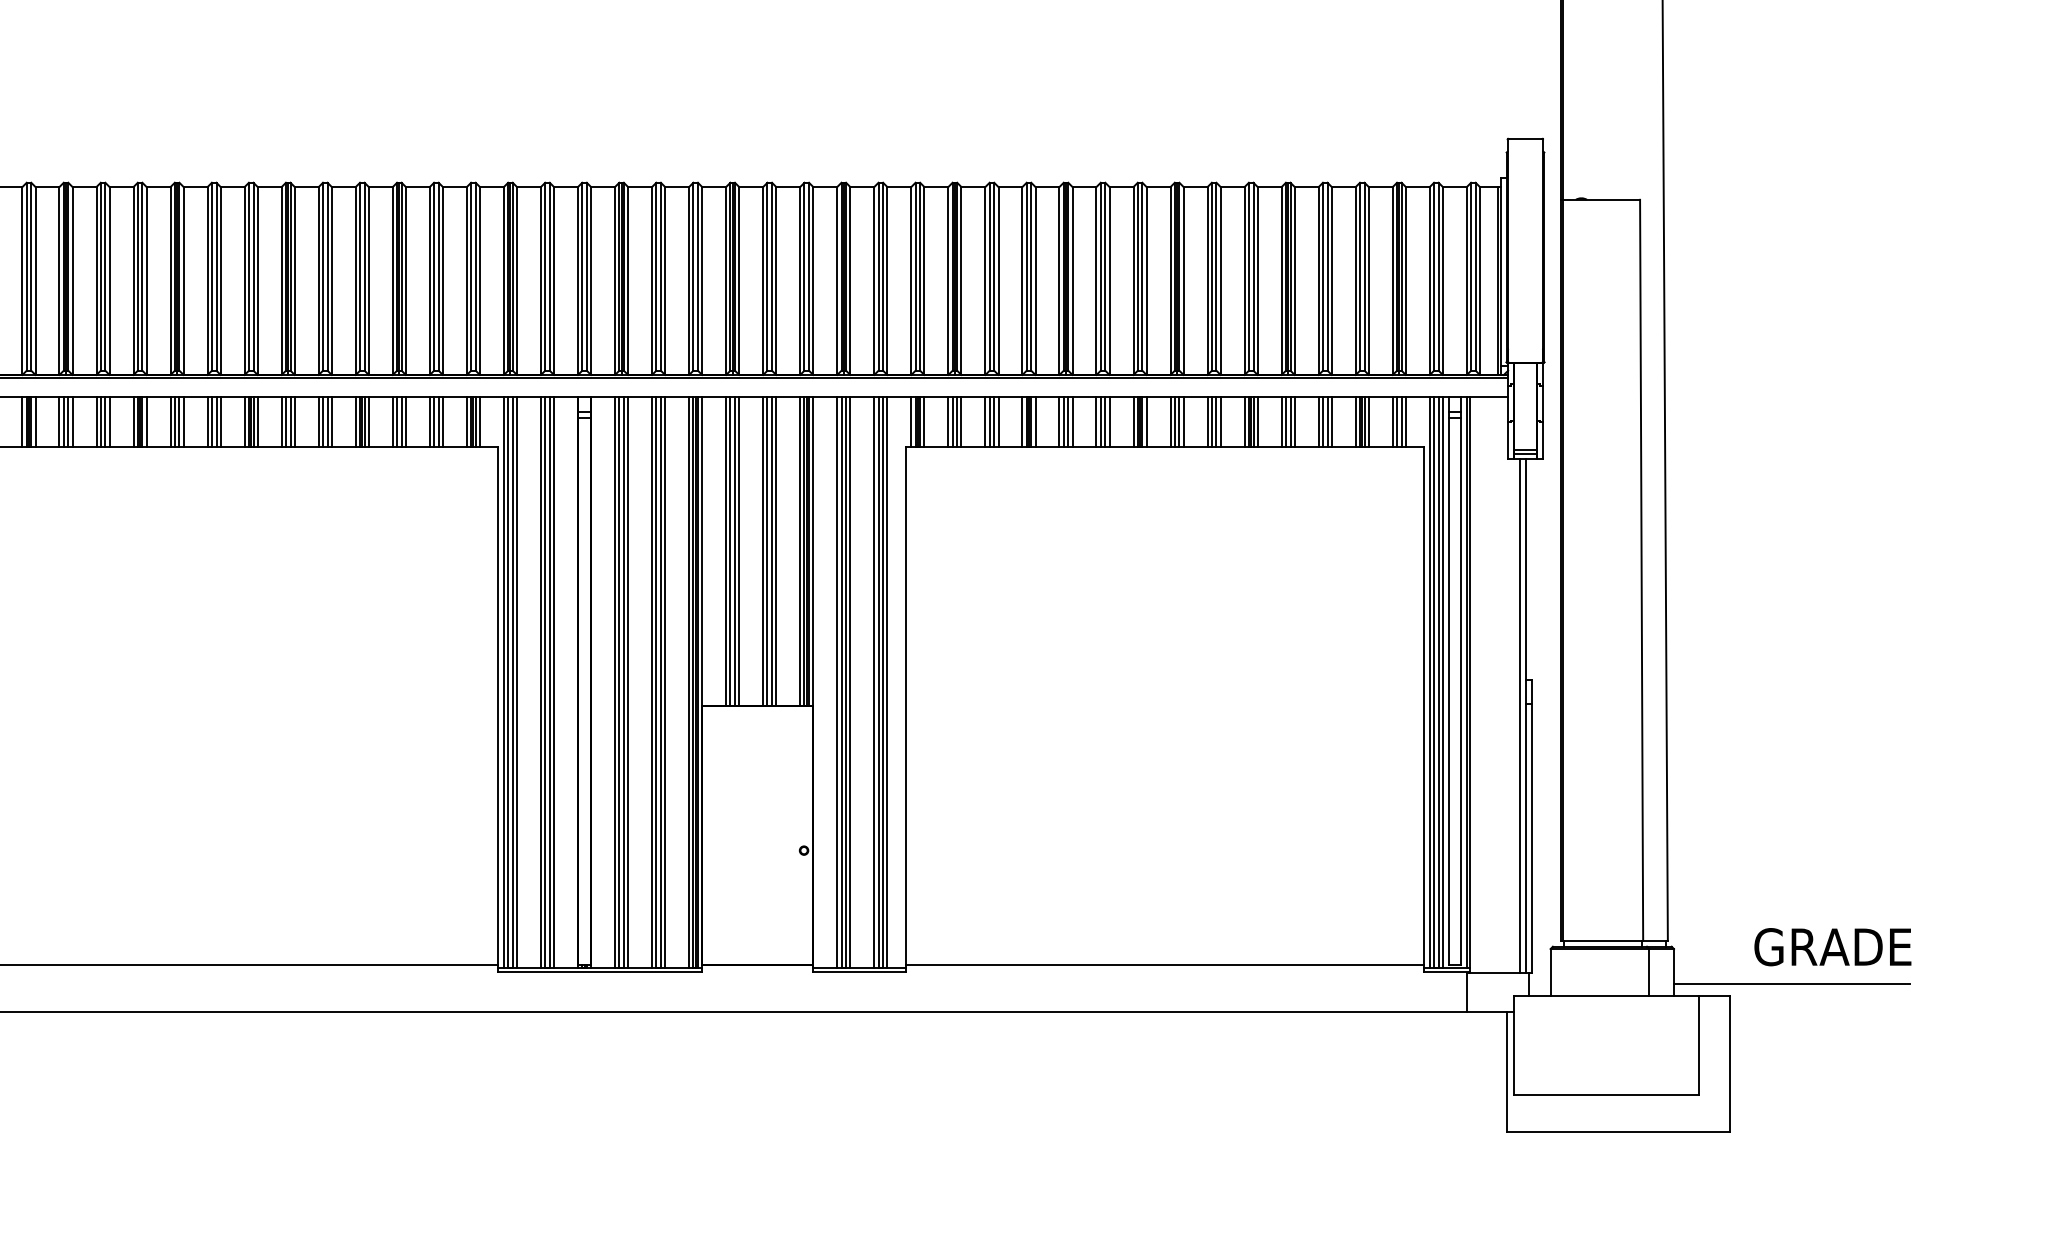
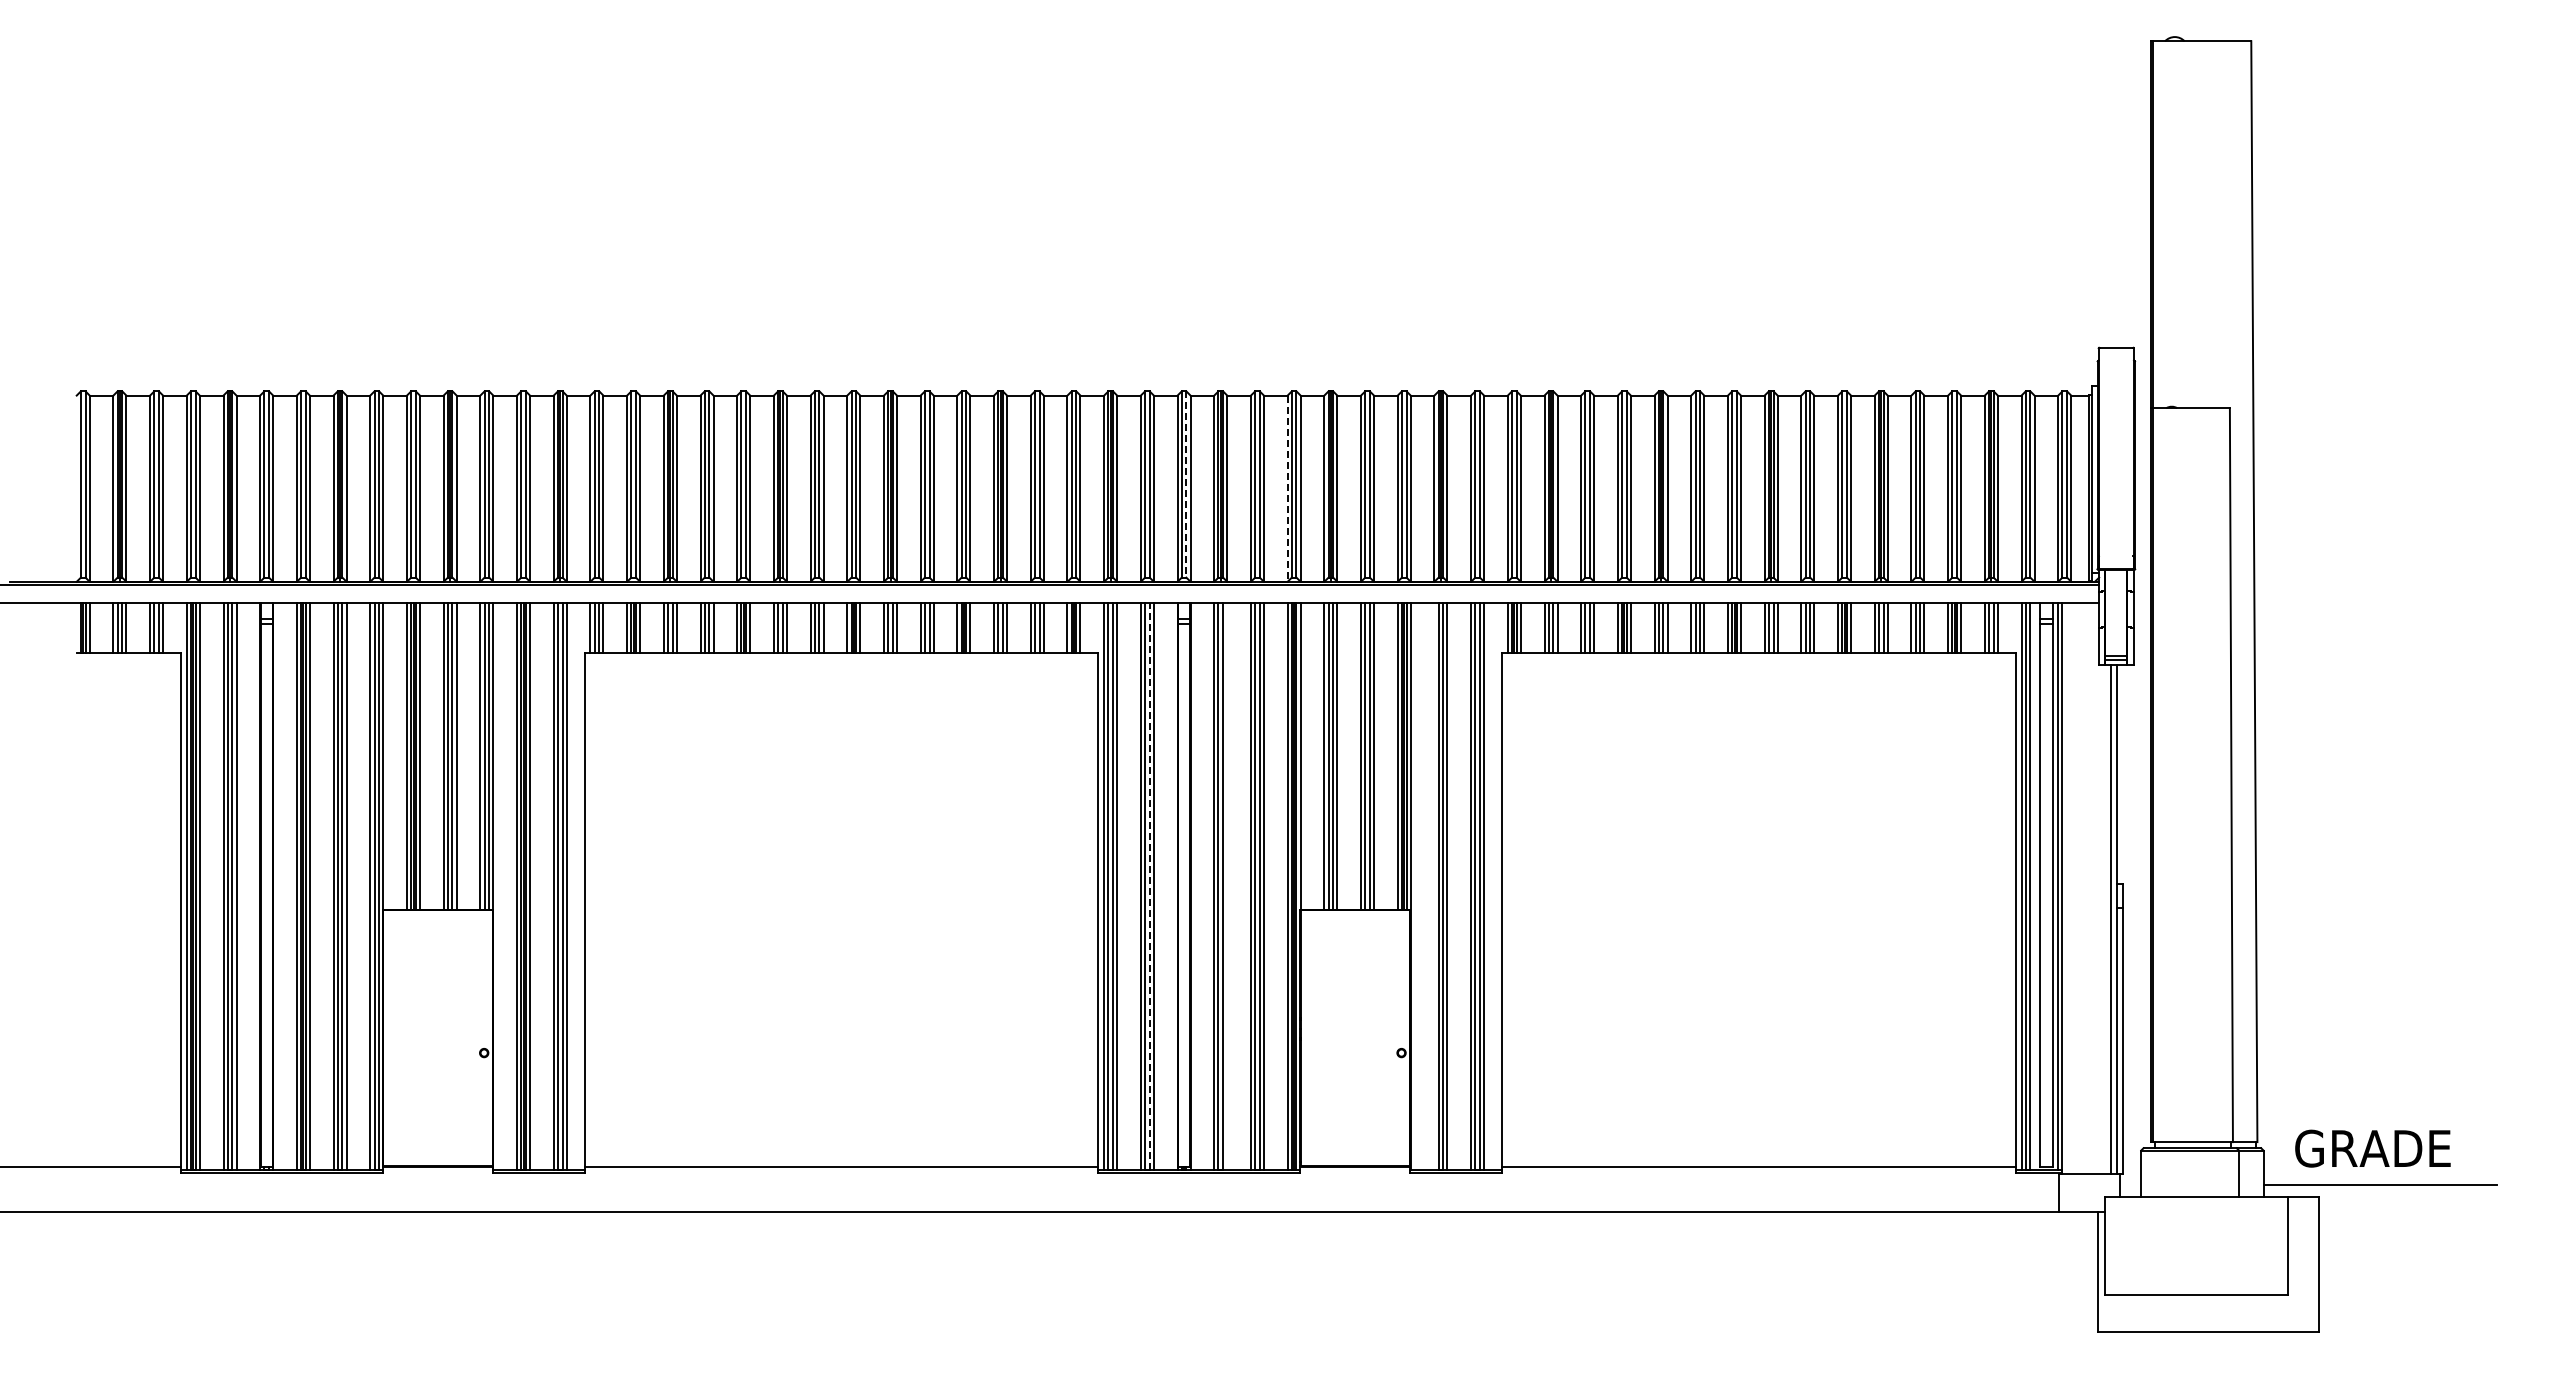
line: (586, 276) -> (1186, 484), solid -> dashed
line: (688, 281) -> (1287, 489), solid -> dashed
line: (549, 681) -> (1149, 885), solid -> dashed
line: (628, 682) -> (1227, 886), removed
line: (837, 682) -> (1434, 886), removed
line: (1442, 682) -> (2034, 886), removed
text: (1832, 946) -> (2372, 1148), moved

